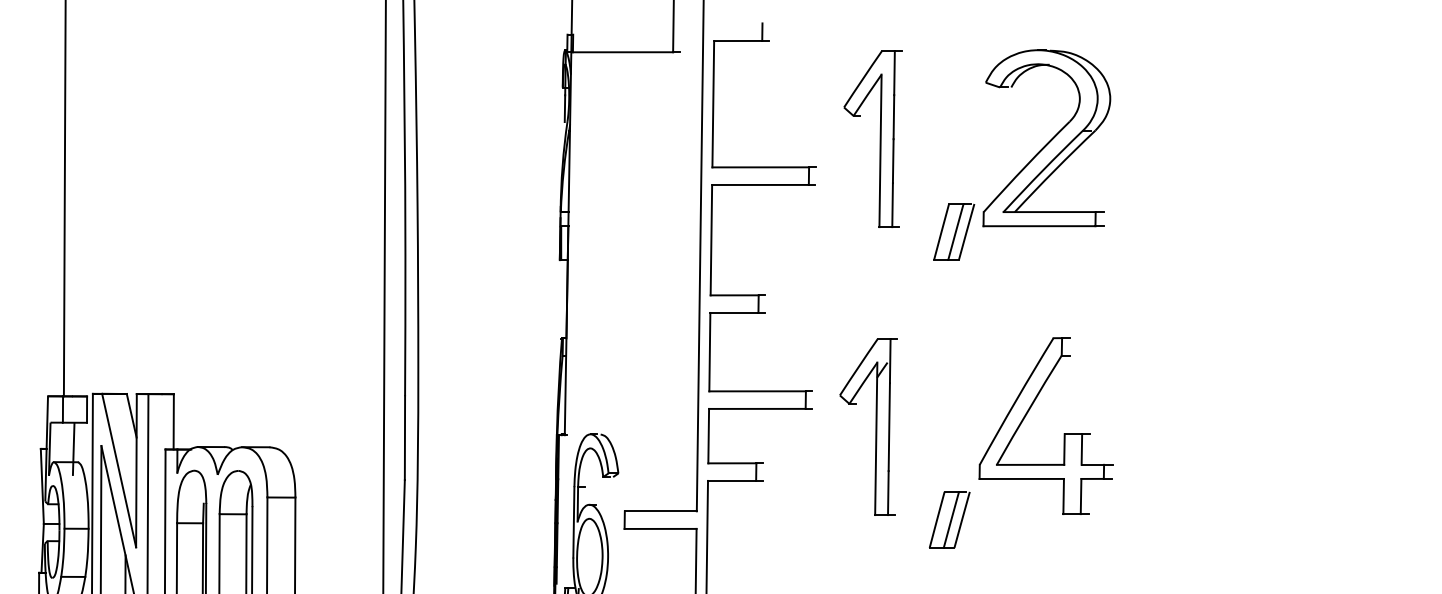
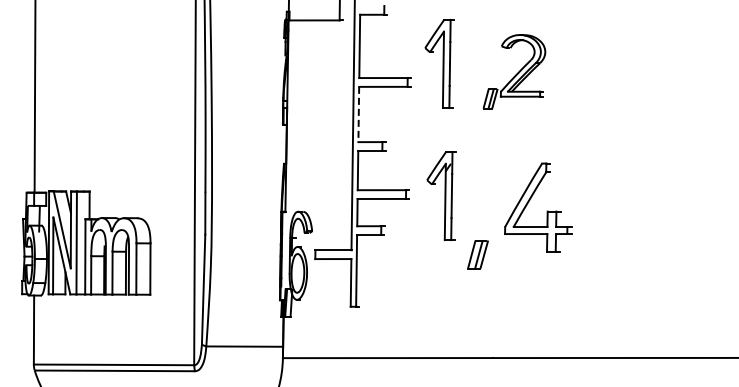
part: (1022, 154) -> (514, 71), size x0.7
line: (710, 240) -> (358, 114), solid -> dashed
part: (868, 425) -> (441, 195), moved
part: (1062, 433) -> (546, 211), moved

